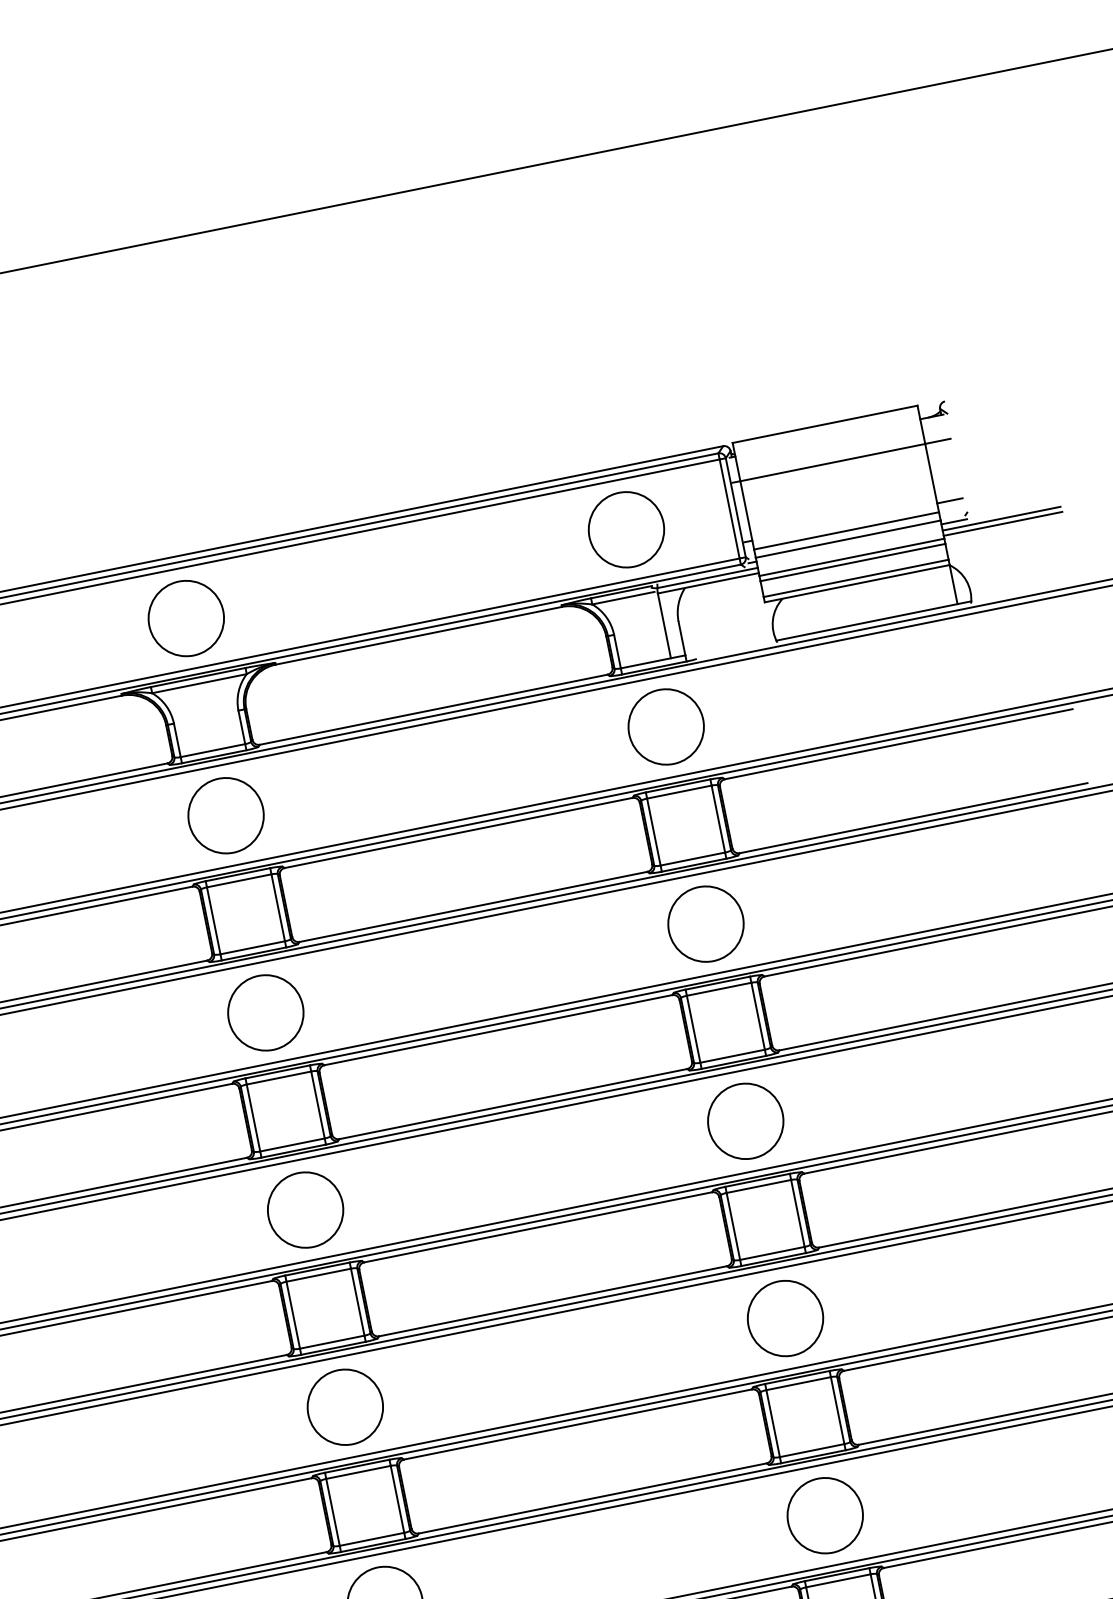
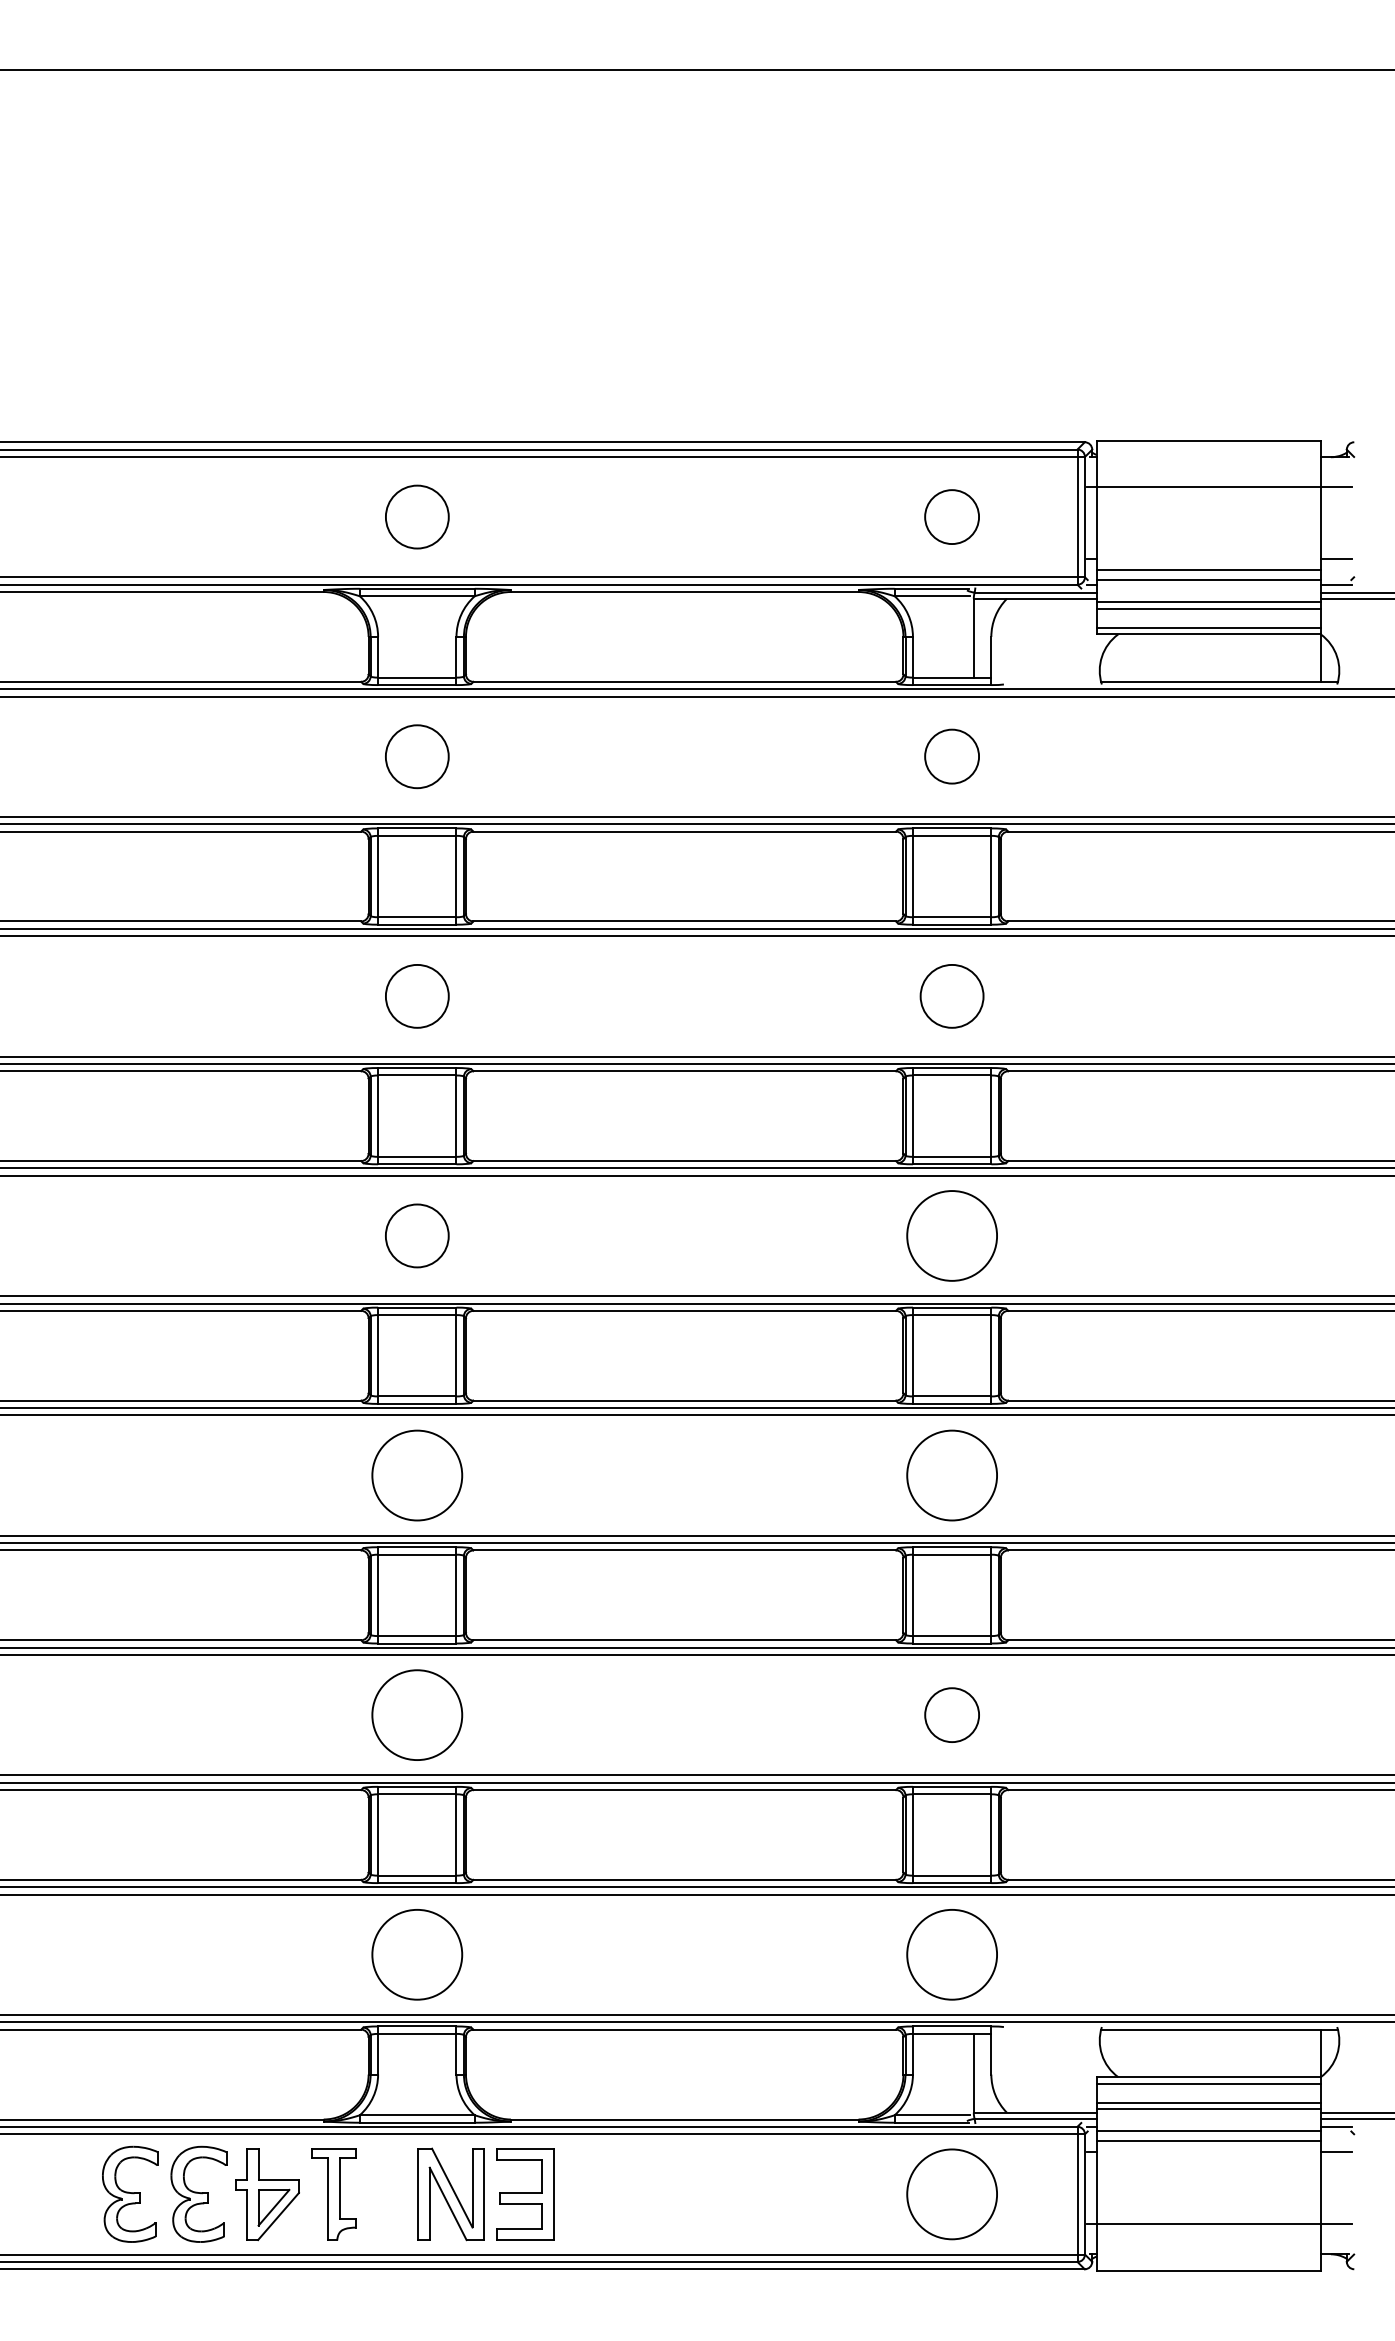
circle: (625, 529) -> (951, 516), size x0.6
circle: (186, 617) -> (417, 516), size x0.7
circle: (665, 726) -> (951, 756), size x0.6
circle: (226, 815) -> (417, 756), size x0.7
circle: (705, 924) -> (951, 996), size x0.7
circle: (266, 1013) -> (417, 996), size x0.7
circle: (305, 1209) -> (417, 1235), size x0.7
circle: (825, 1515) -> (952, 1715), size x0.6

